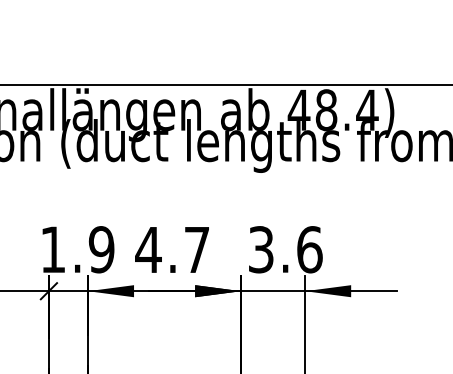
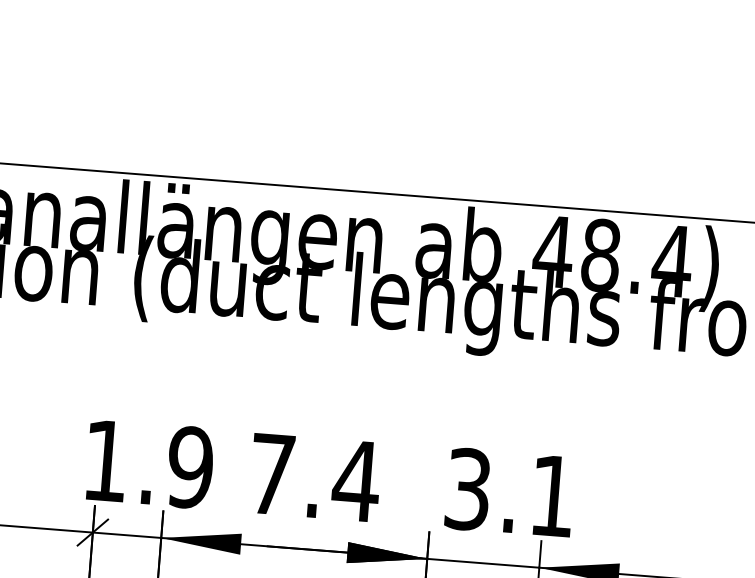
text: (172, 249) -> (313, 476), 4.7 -> 7.4
text: (309, 249) -> (552, 495), 3.6 -> 3.1

